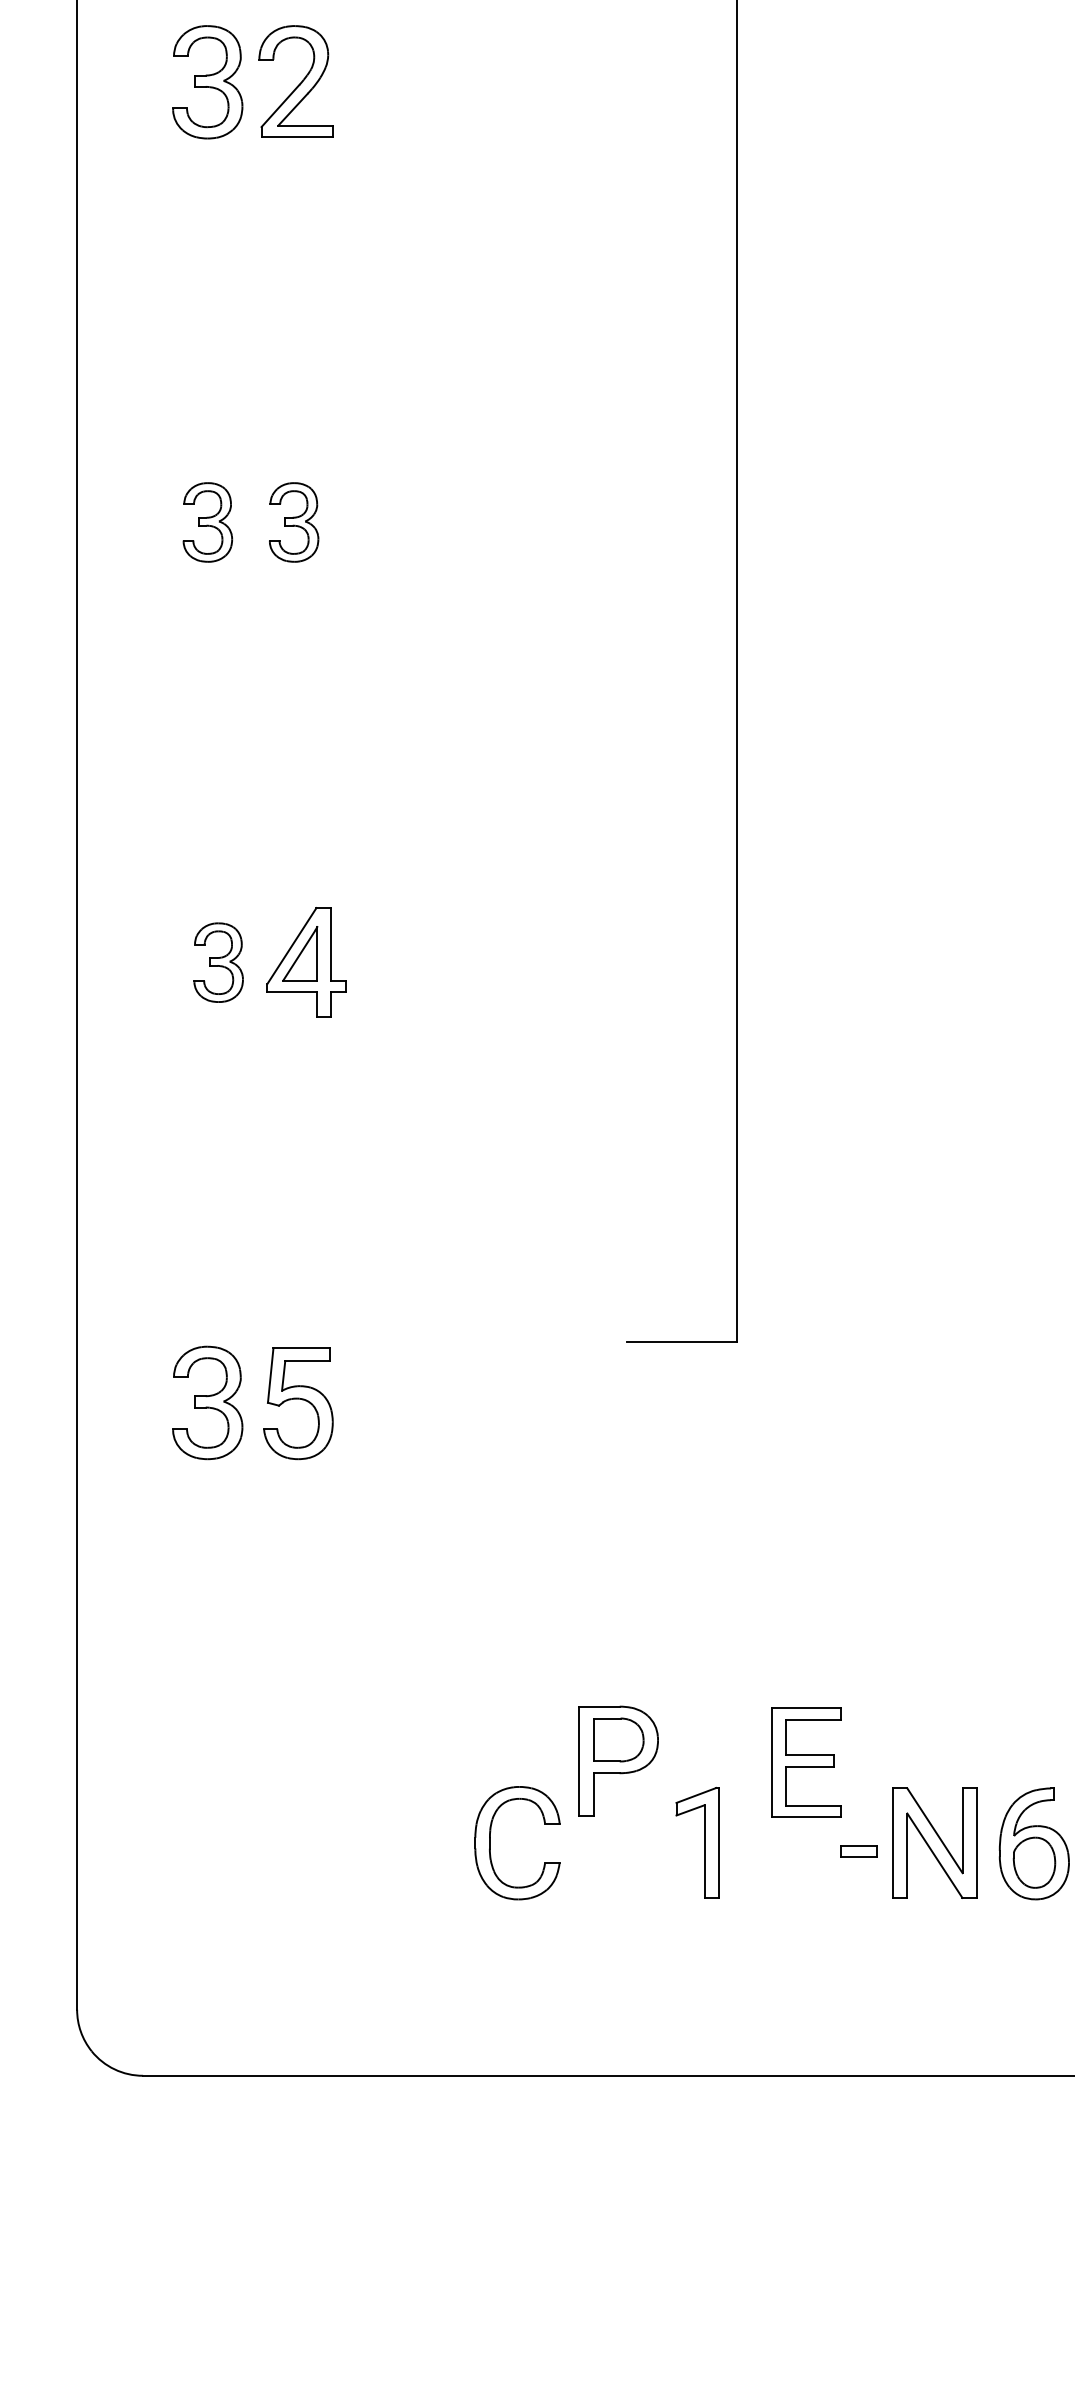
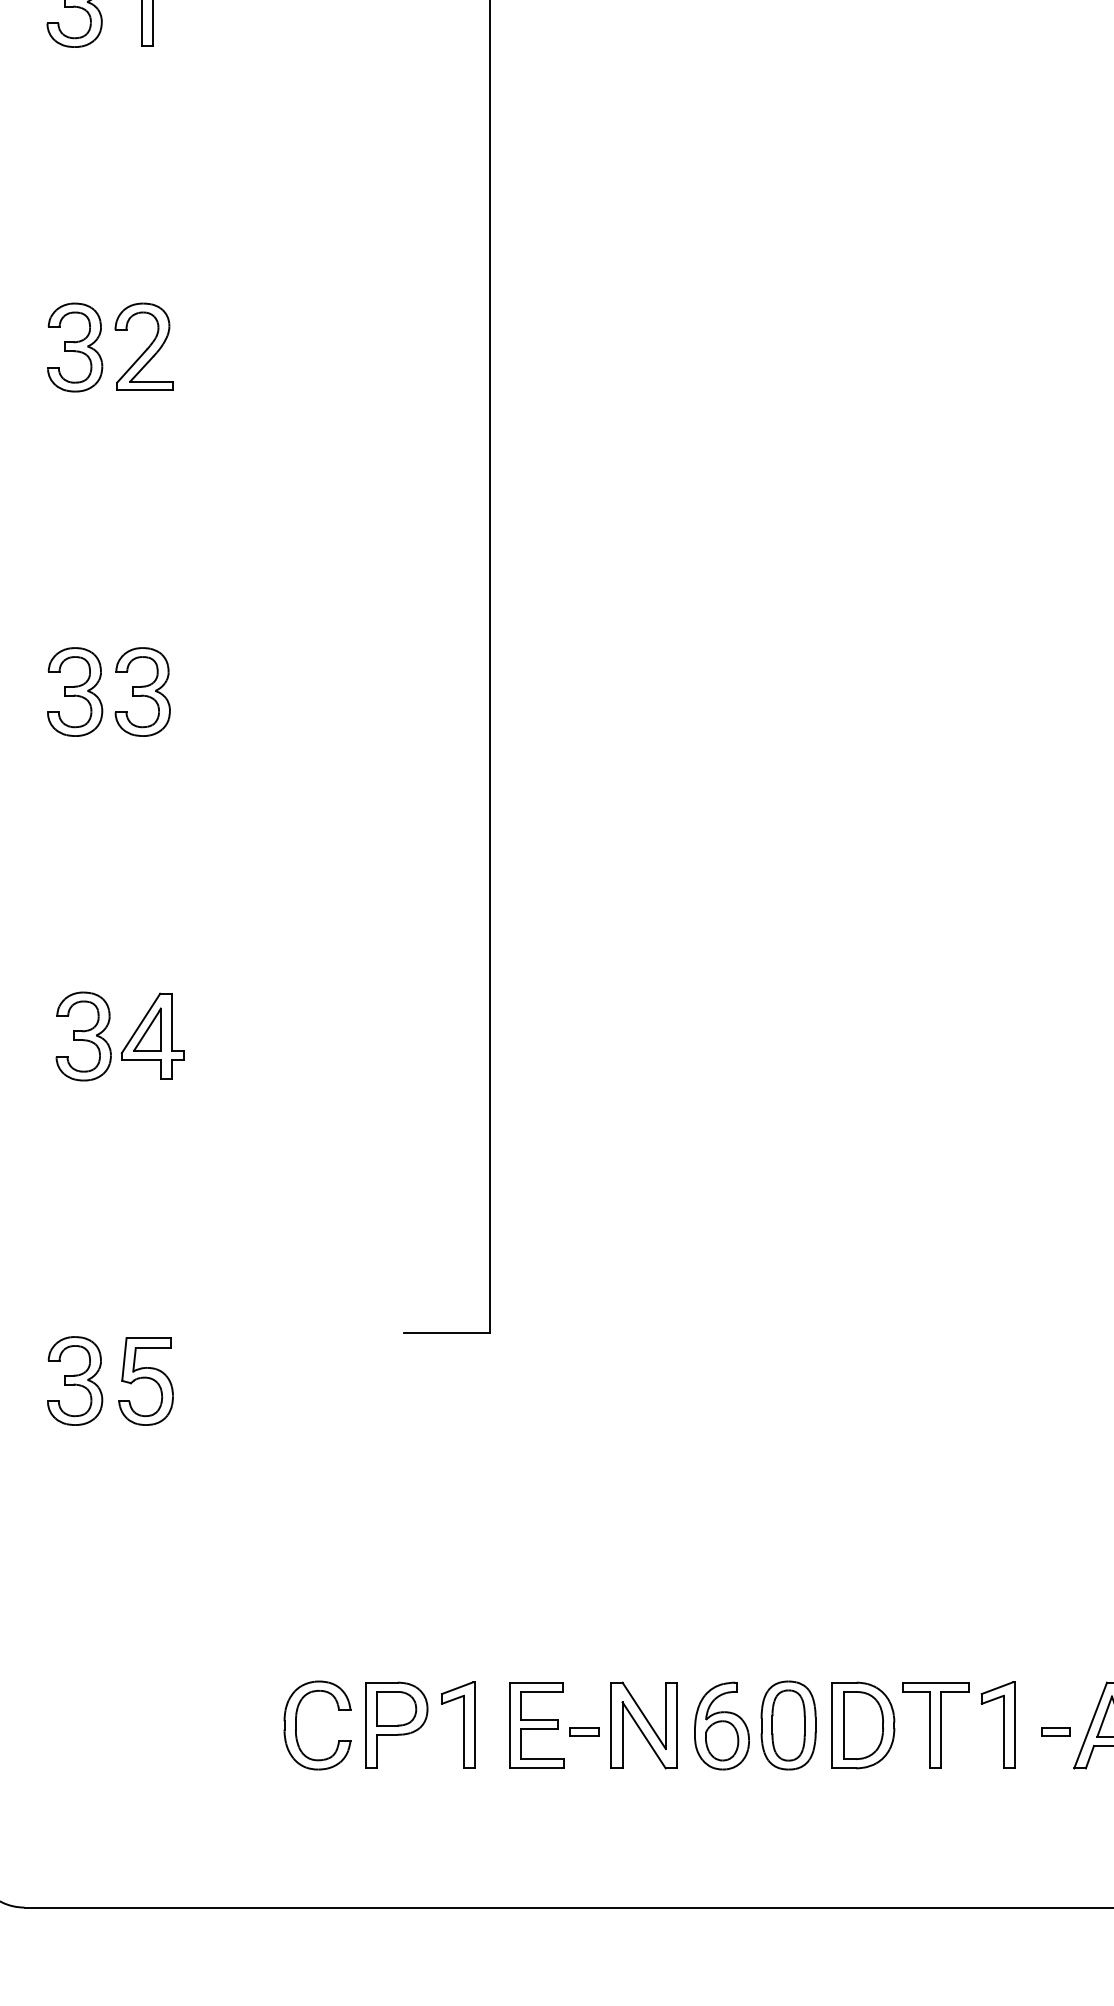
part: (208, 521) -> (75, 691), size x1.43
part: (293, 521) -> (142, 691), size x1.43
part: (218, 962) -> (83, 1036), size x1.43
part: (618, 1760) -> (396, 1724), moved
part: (806, 1762) -> (536, 1725), moved

